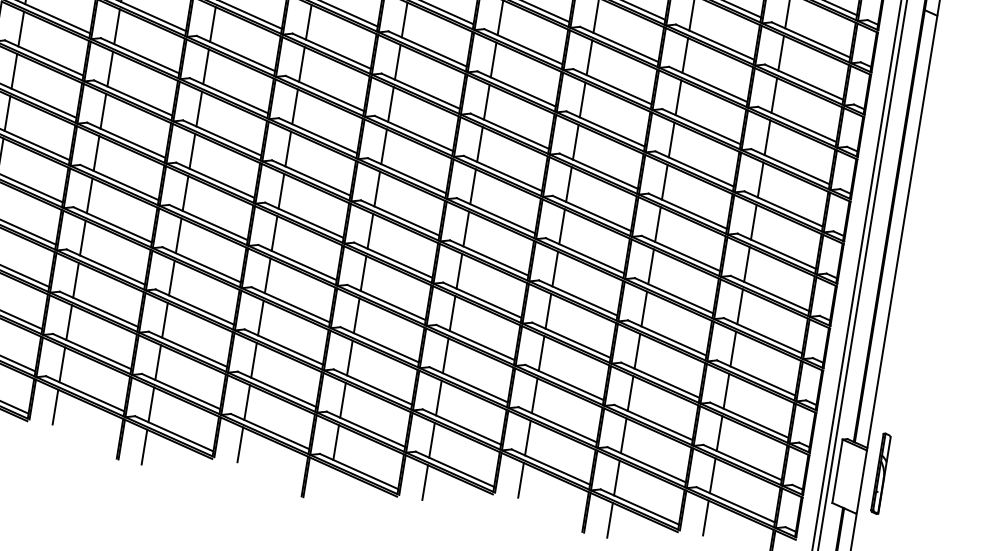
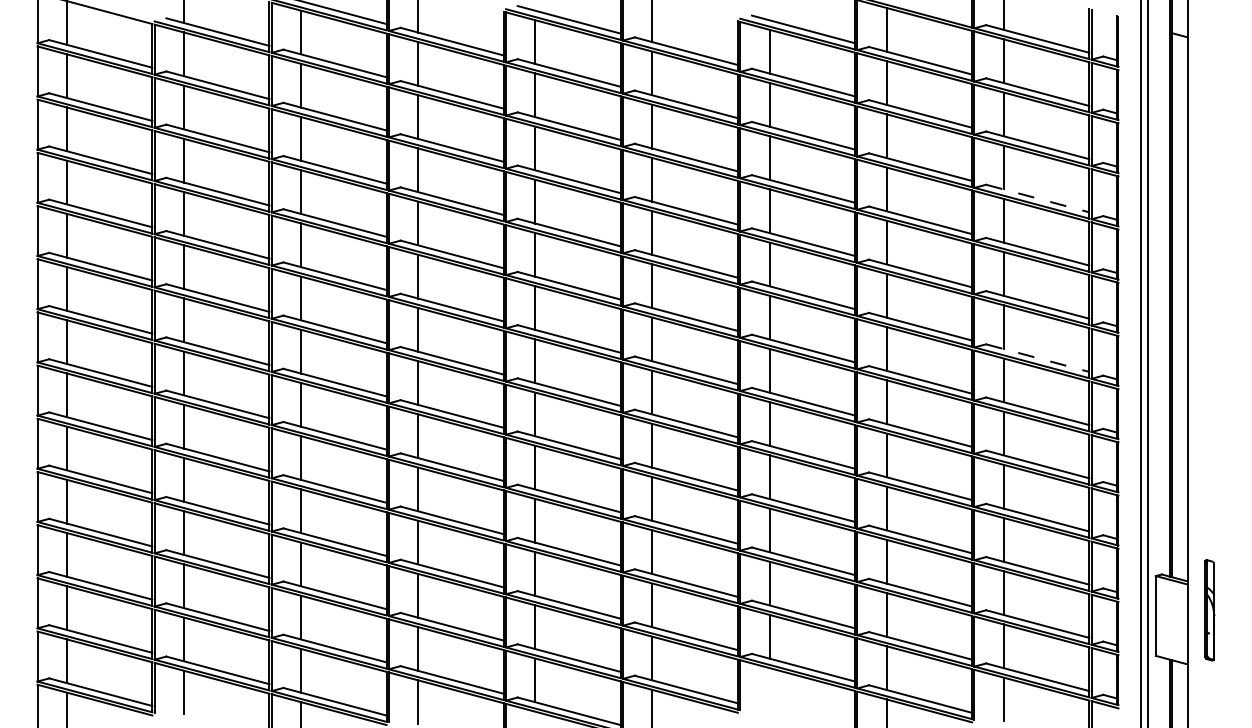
line: (797, 124) -> (1038, 198), solid -> dashed
line: (777, 251) -> (1038, 358), solid -> dashed
line: (521, 479) -> (769, 689), removed

